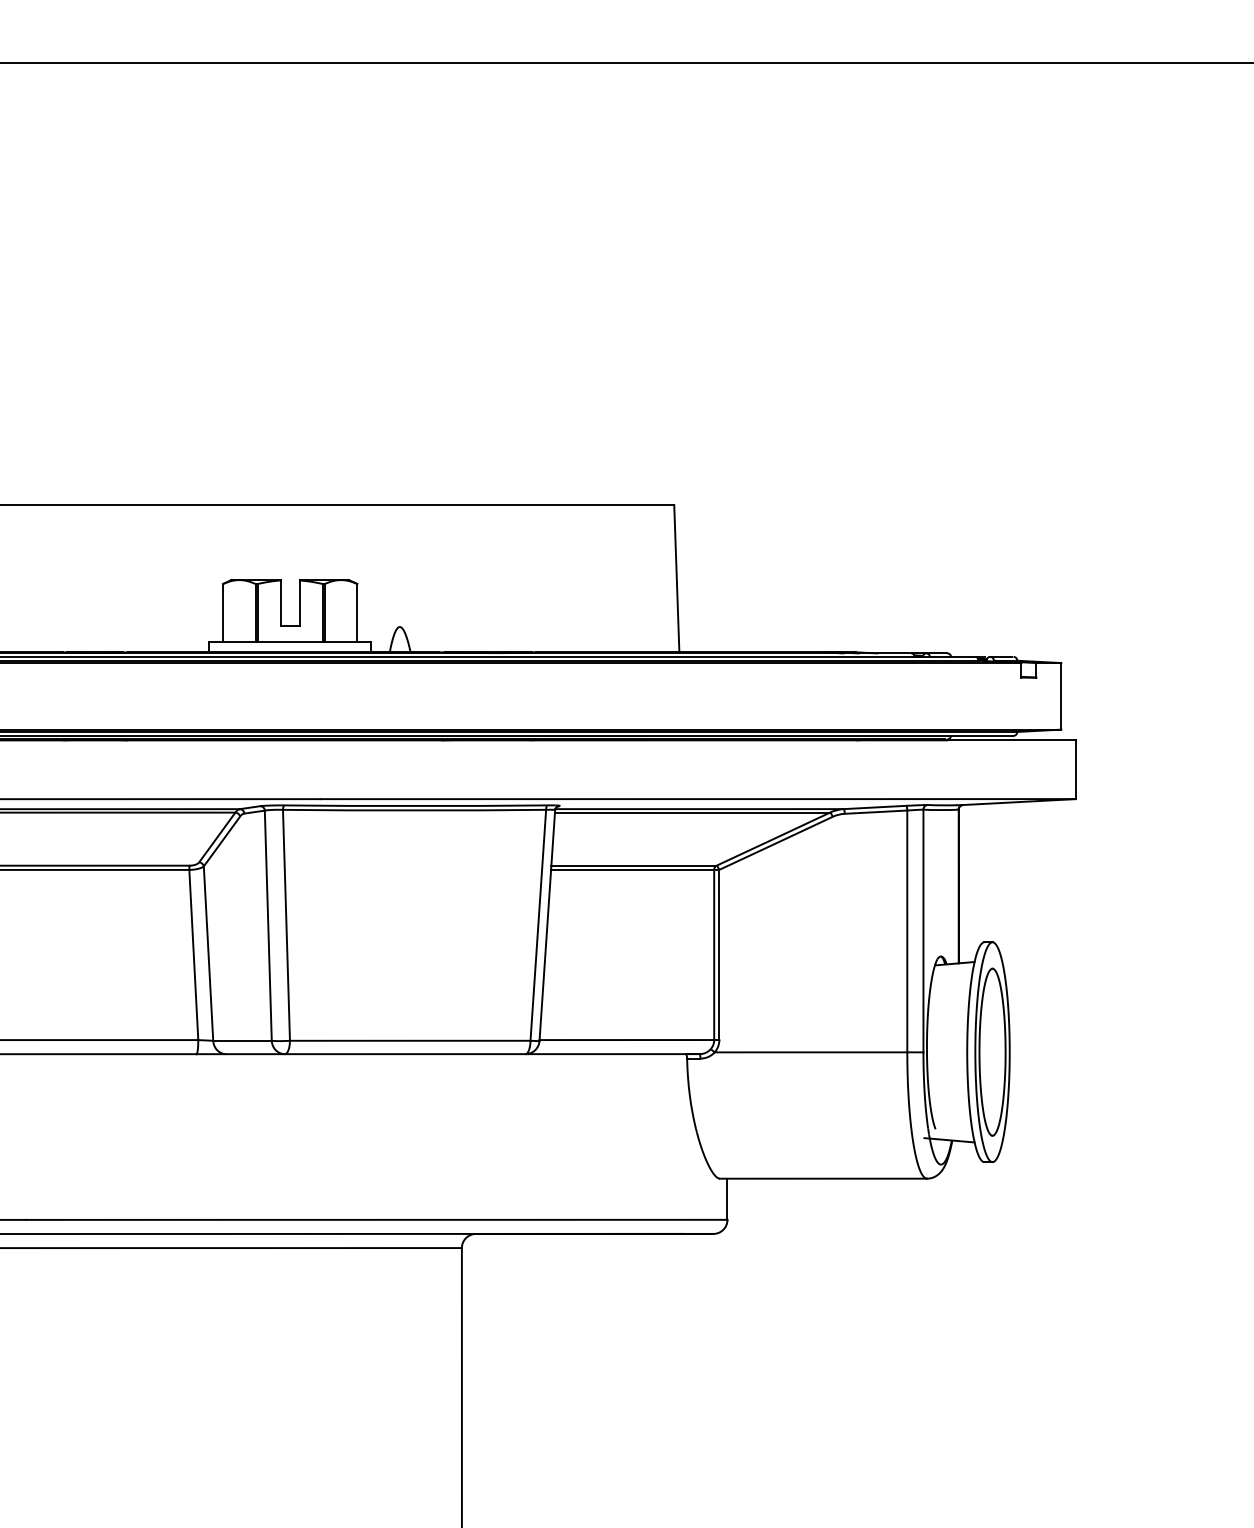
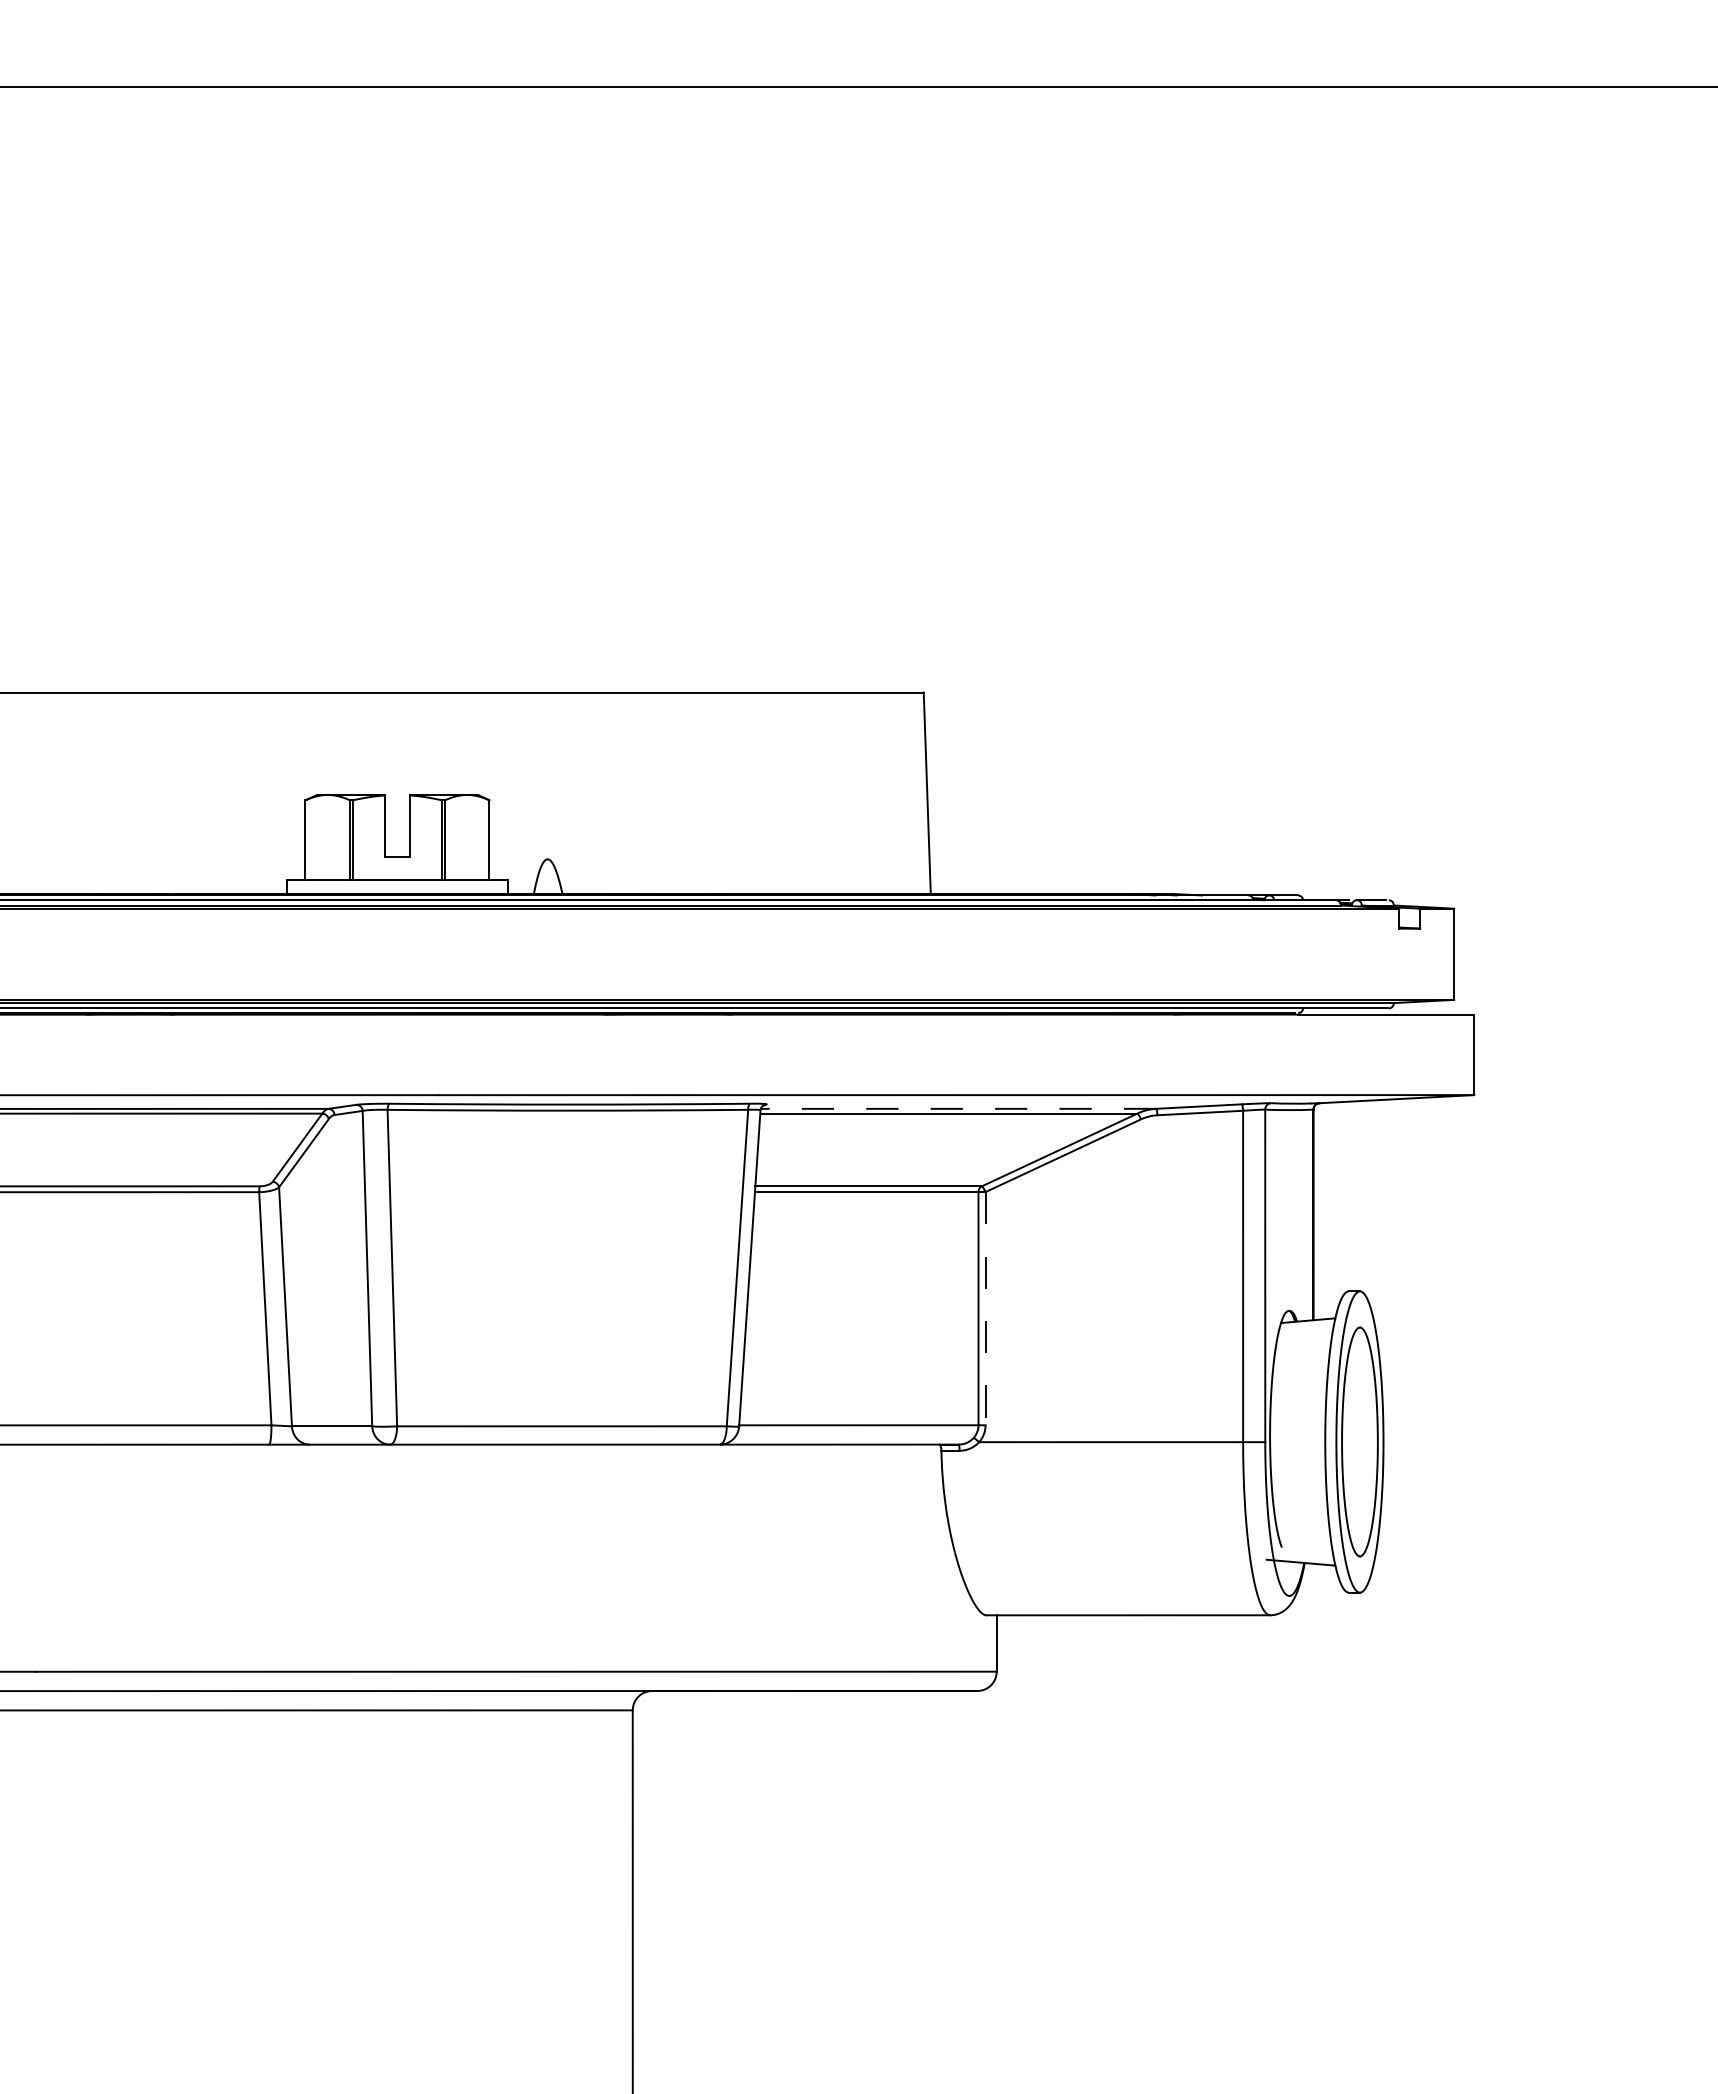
line: (699, 808) -> (958, 1108), solid -> dashed
line: (719, 954) -> (985, 1308), solid -> dashed

